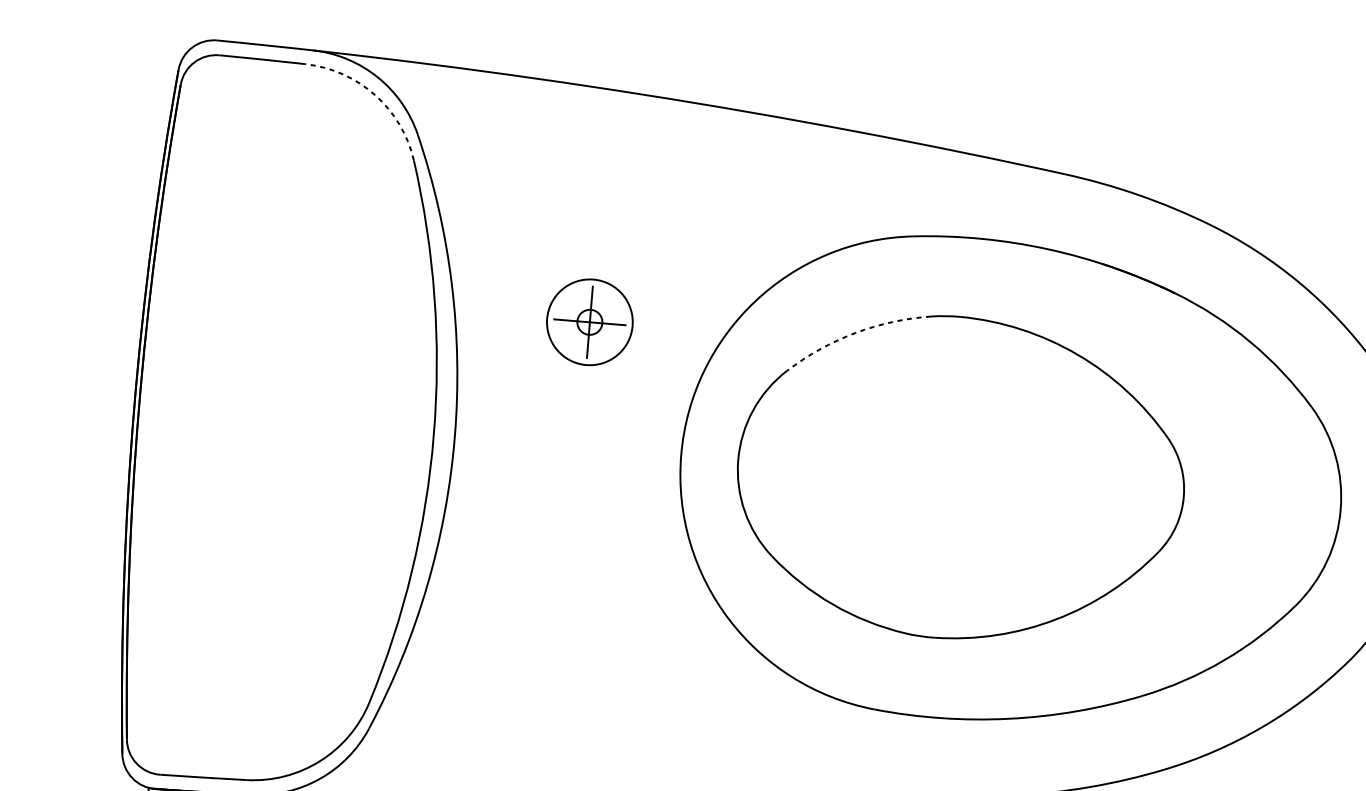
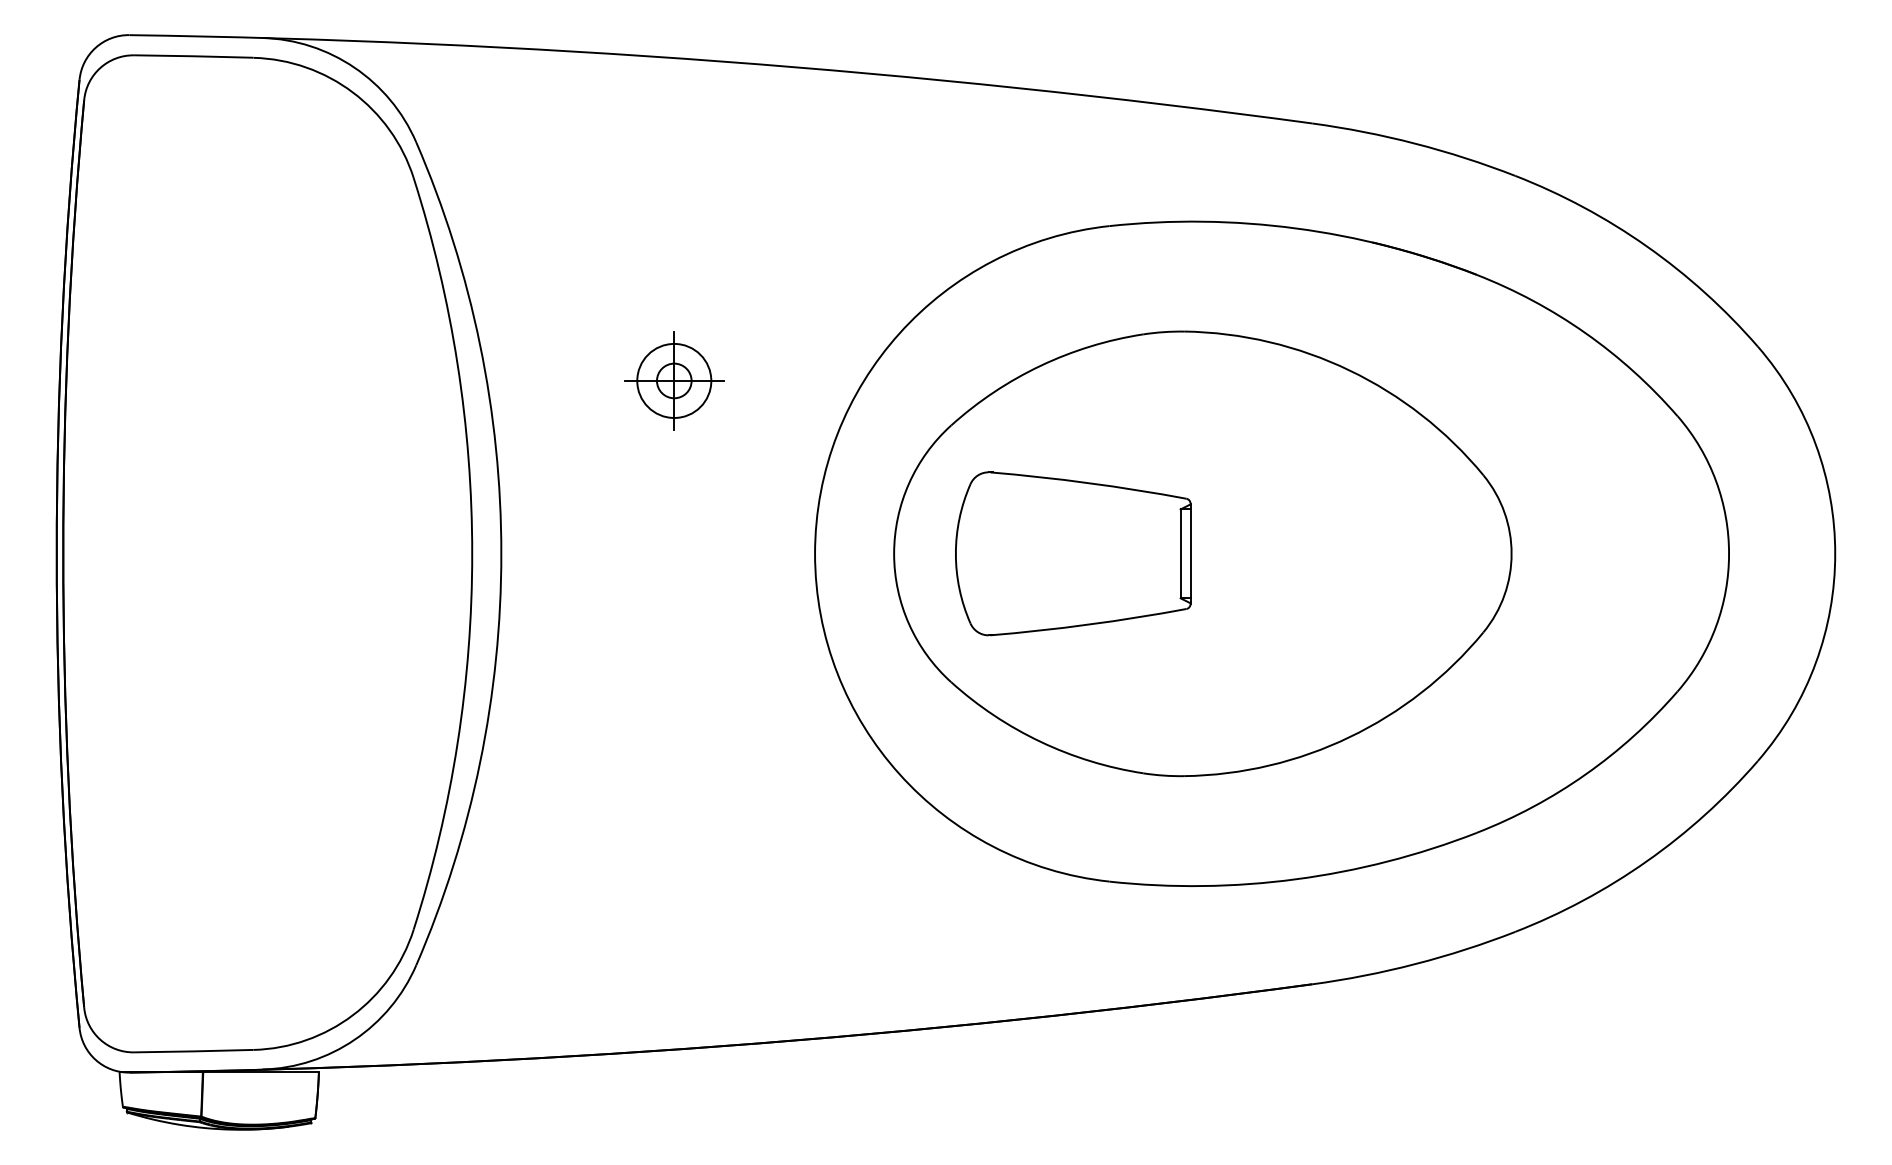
arc: (374, 95) -> (352, 92), dashed -> solid
circle: (590, 322) -> (674, 380), size x0.62
arc: (855, 332) -> (1040, 365), dashed -> solid
part: (867, 470) -> (1073, 553), added

